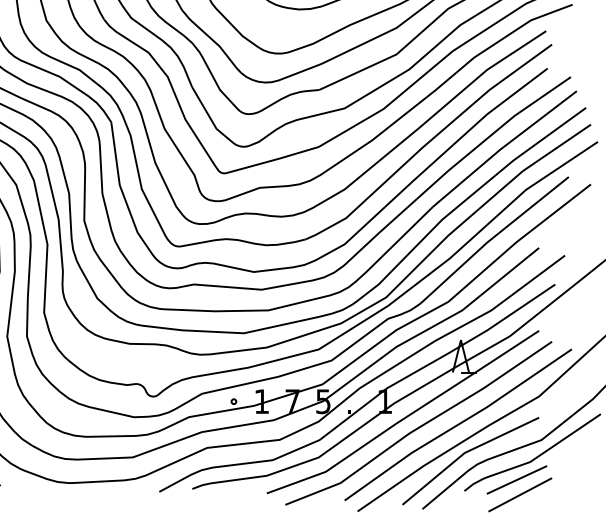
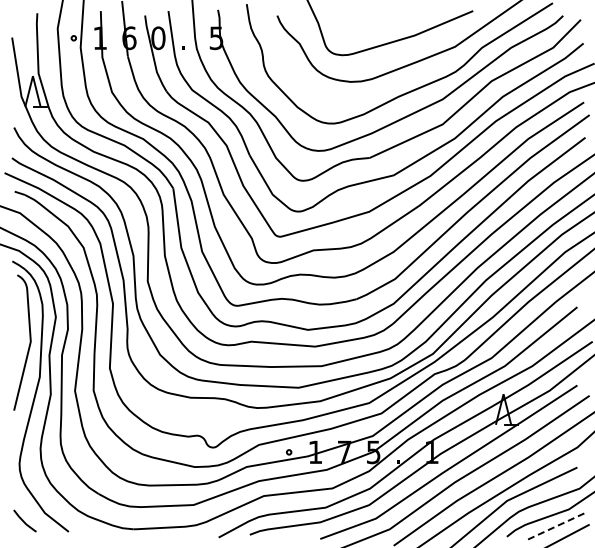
line: (516, 480) -> (556, 526), solid -> dashed

